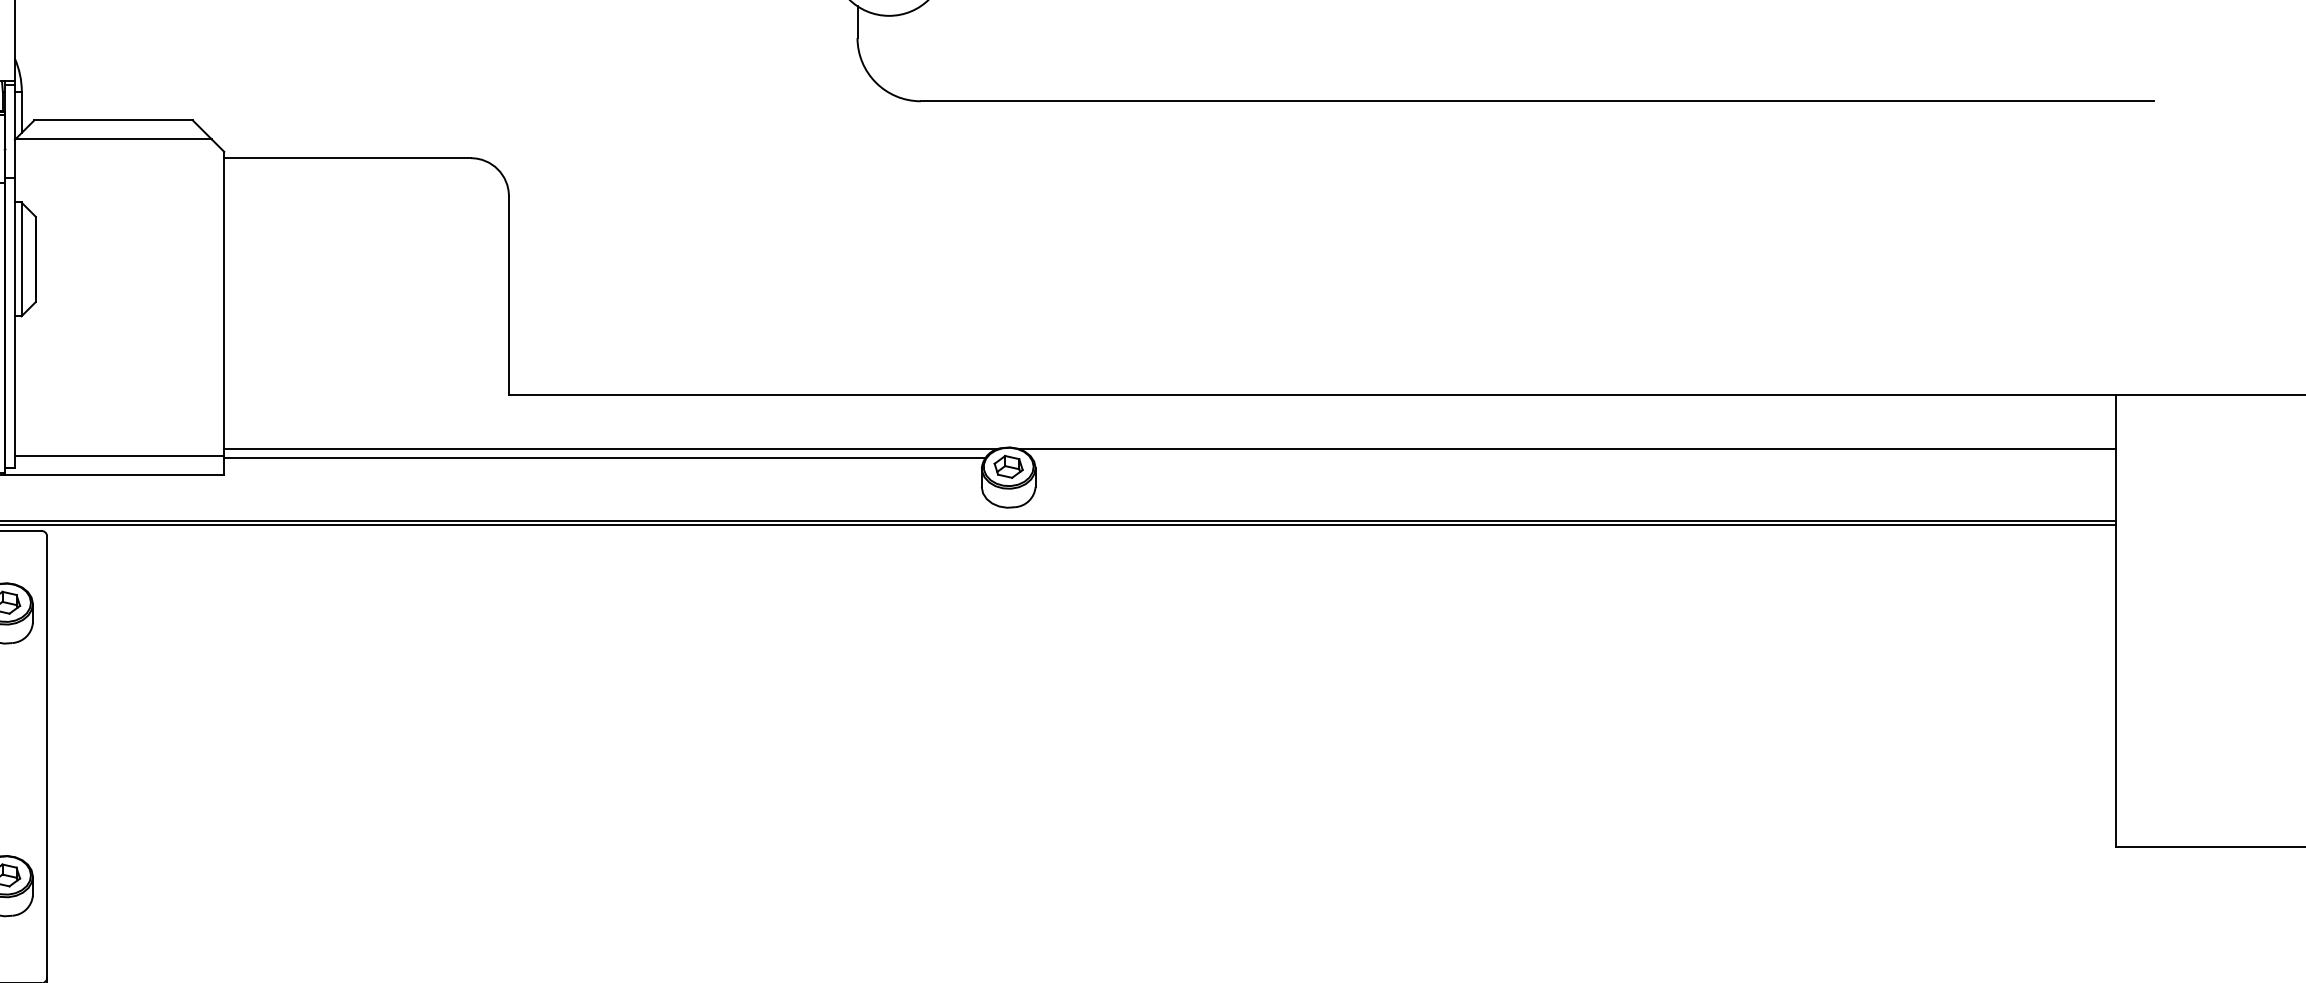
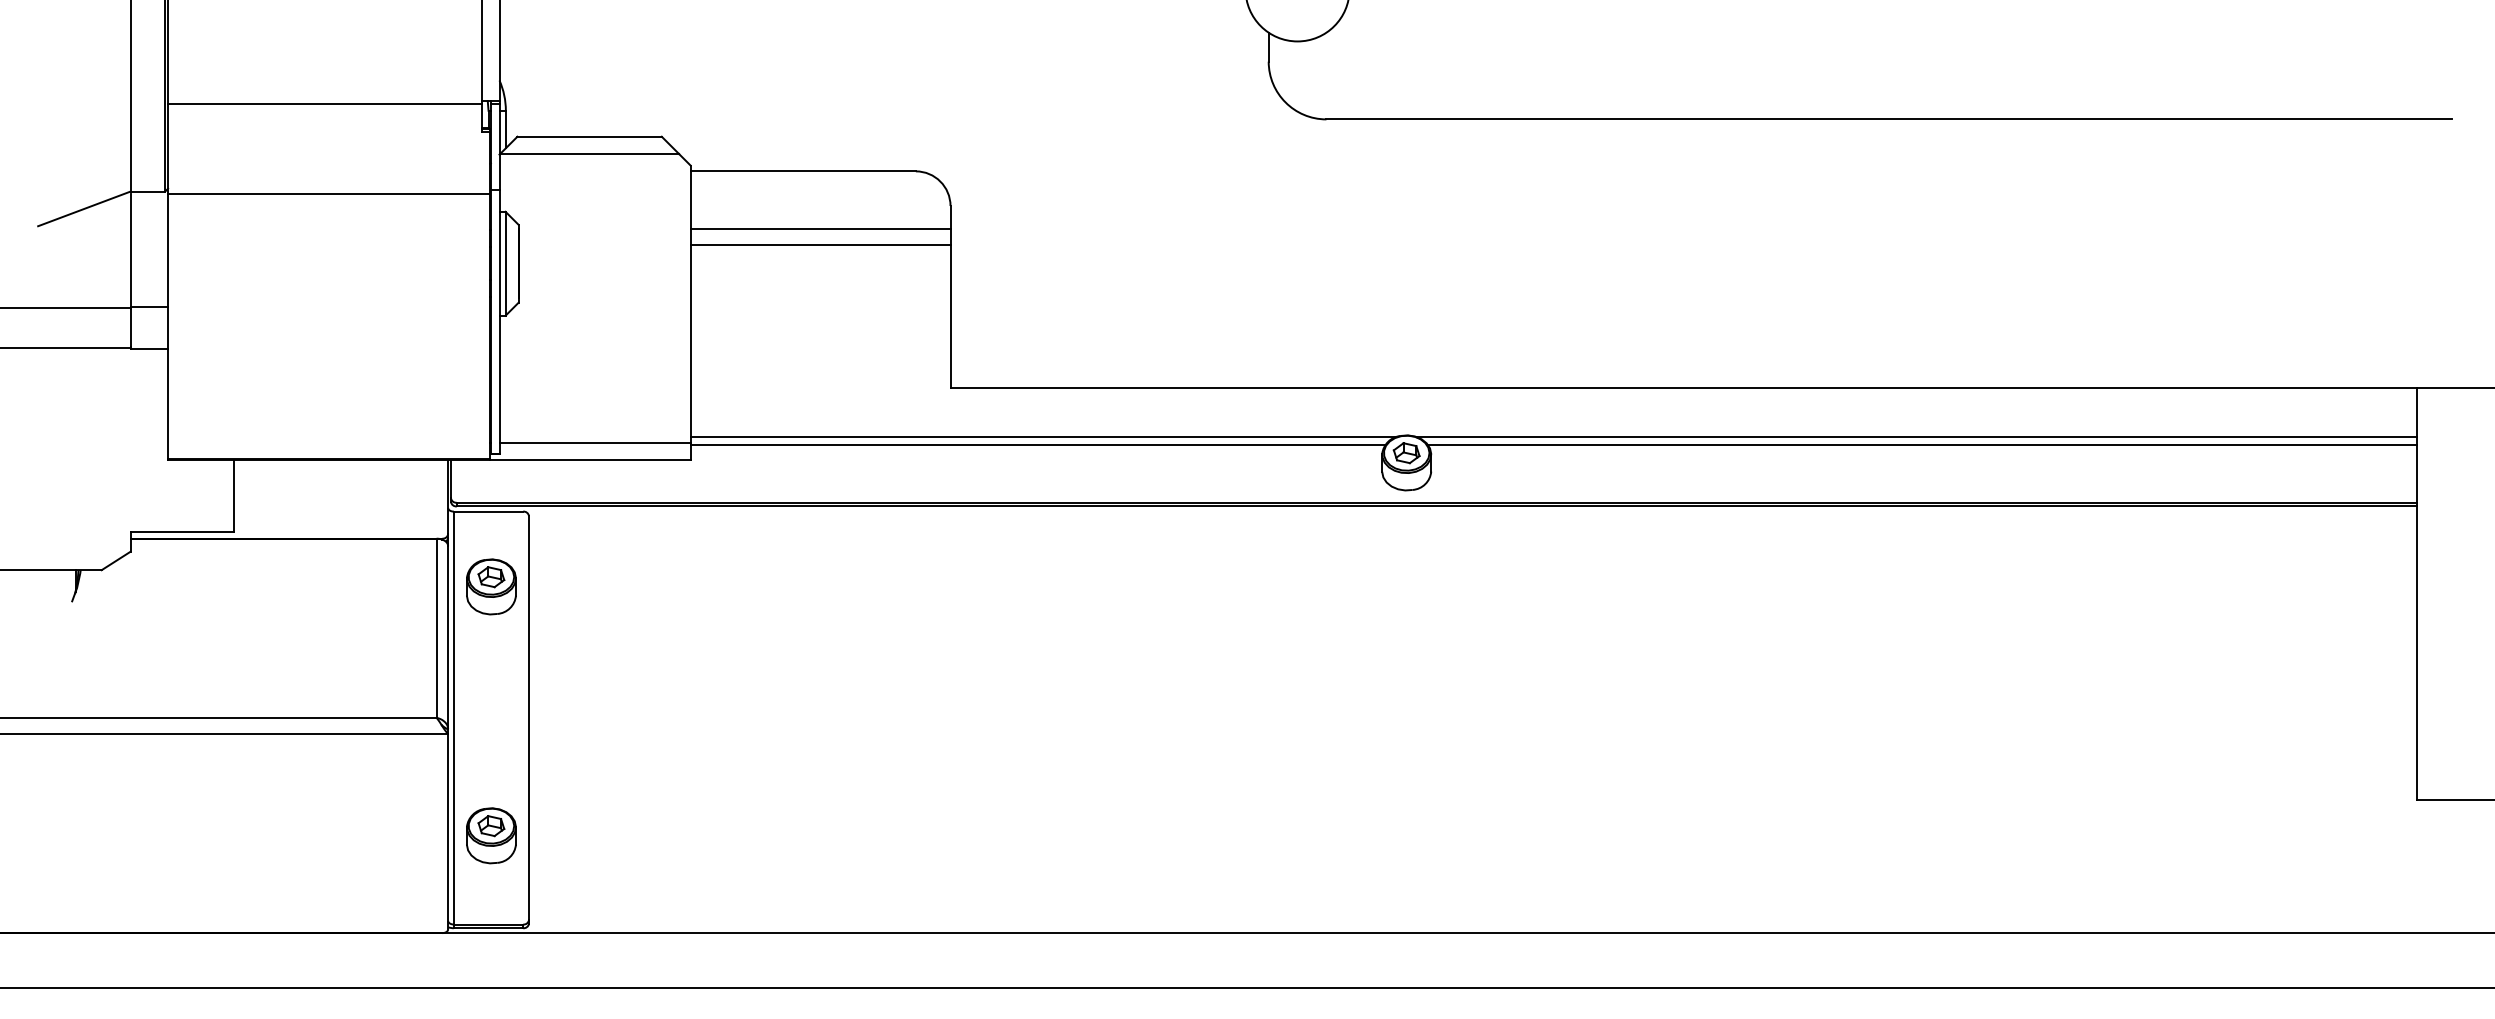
line: (366, 220) -> (820, 228), added
line: (366, 239) -> (820, 245), added
line: (1573, 457) -> (1922, 444), added

